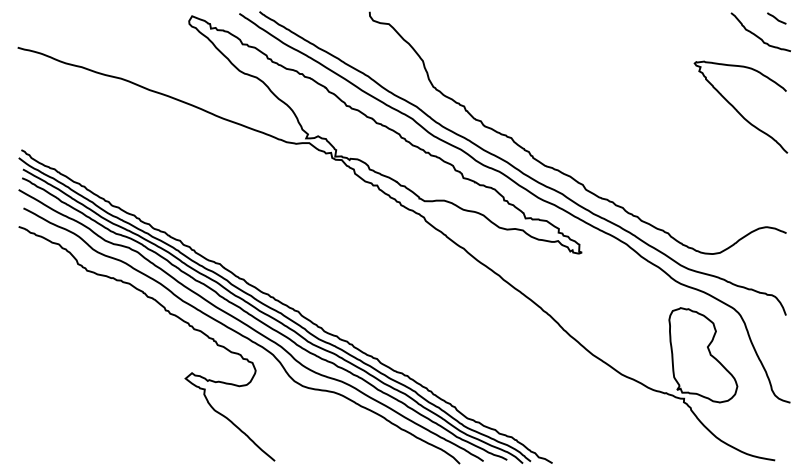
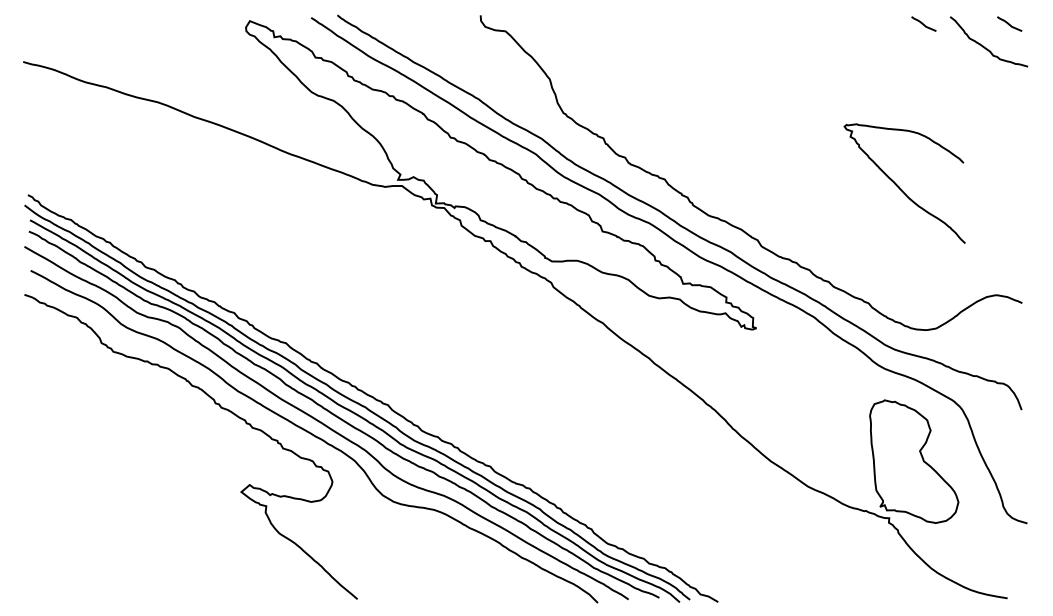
line: (710, 18) -> (923, 24), added
curve: (737, 109) -> (900, 186), moved

